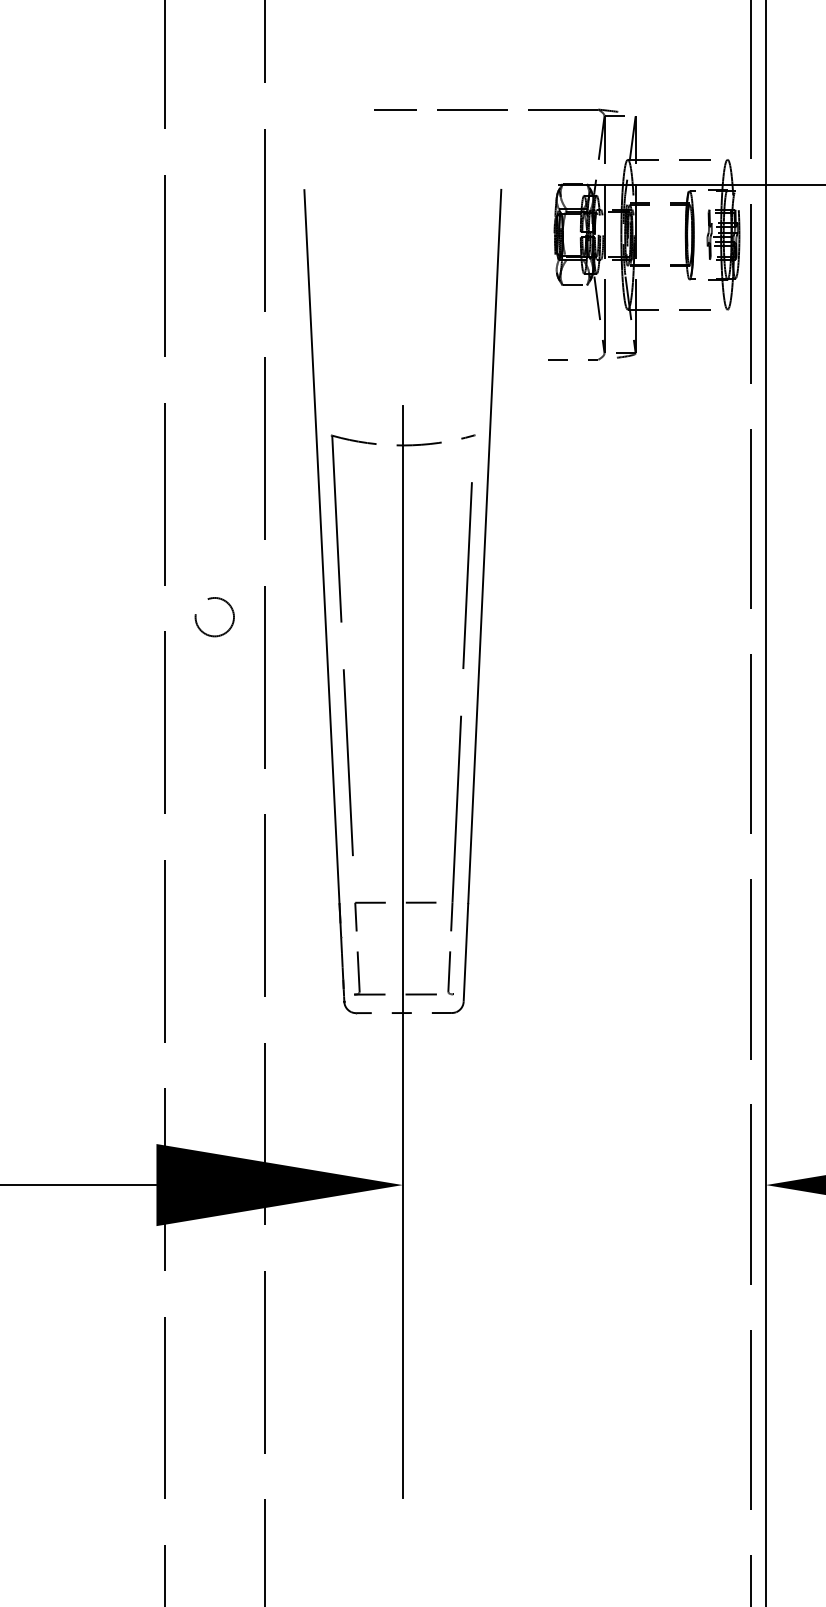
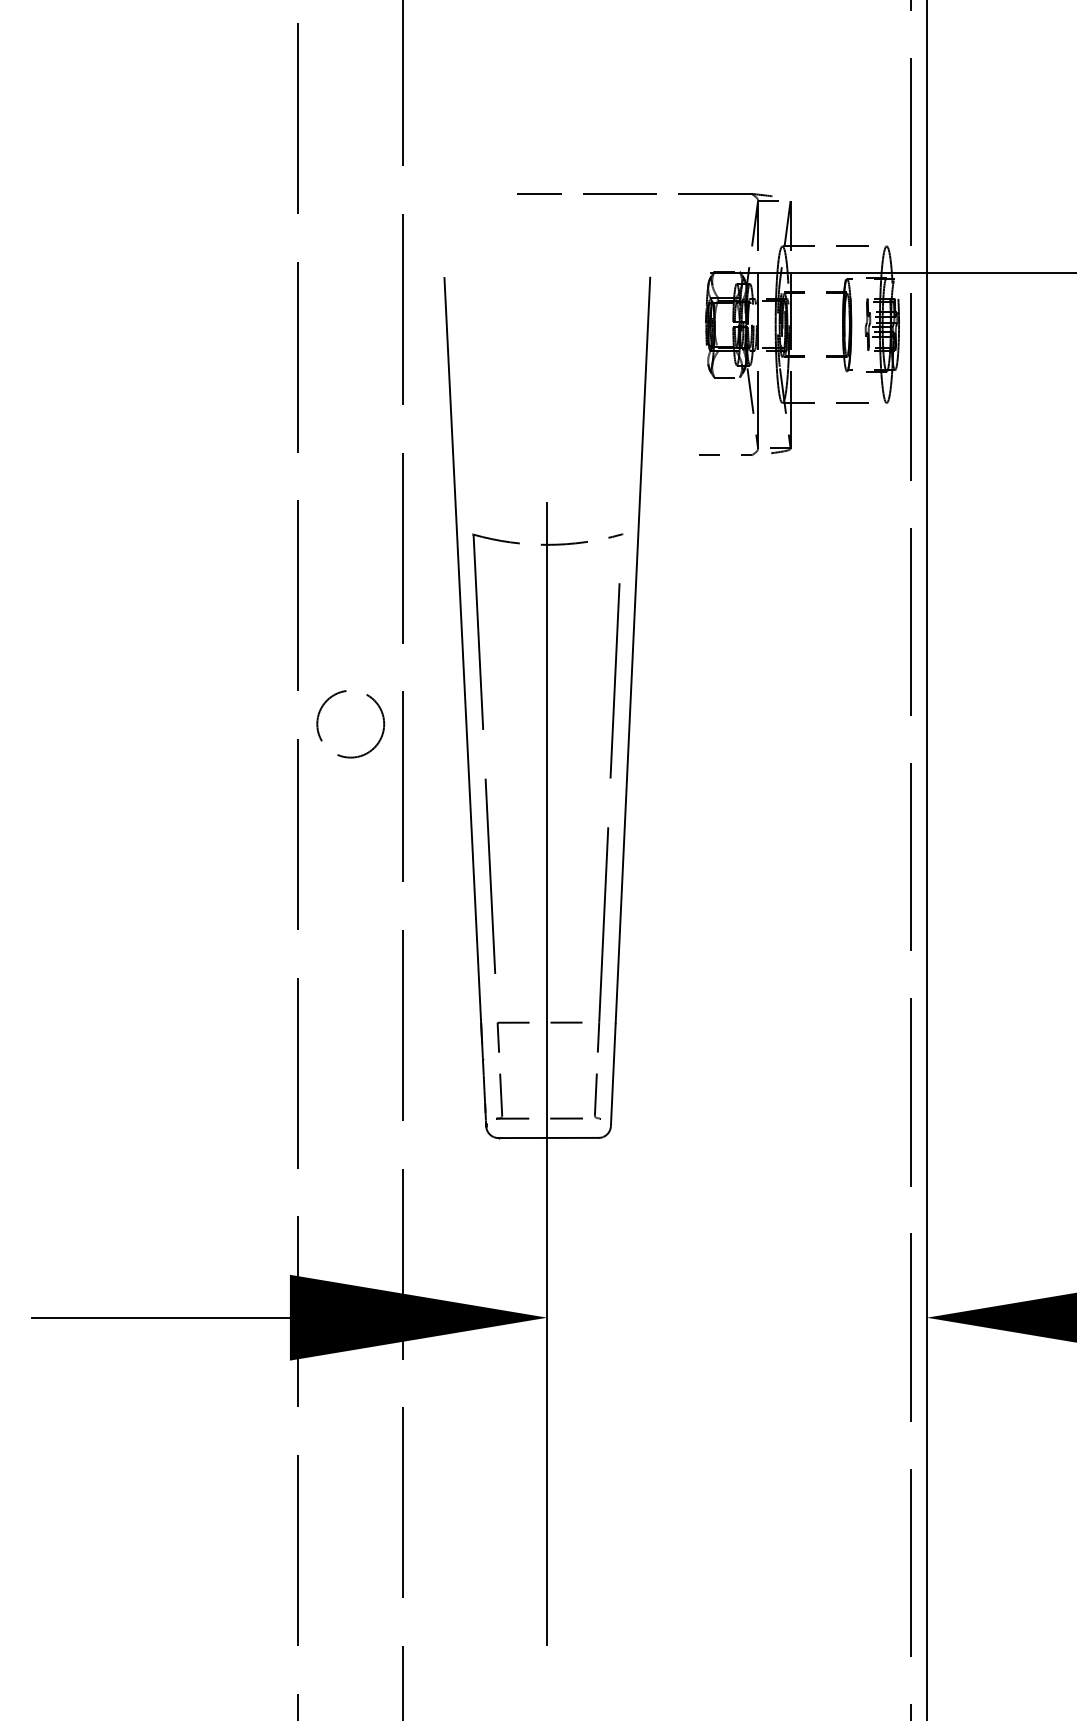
circle: (214, 617) -> (350, 724), size x1.67
line: (403, 1012) -> (548, 1137), dashed -> solid

